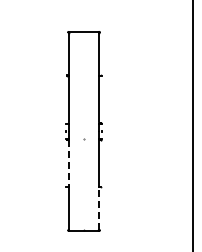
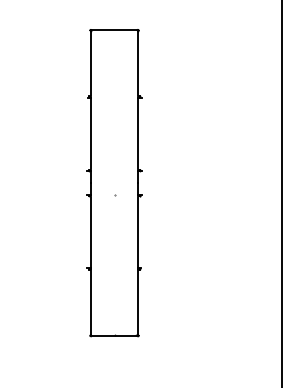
line: (68, 164) -> (90, 234), dashed -> solid
line: (99, 208) -> (138, 301), dashed -> solid

